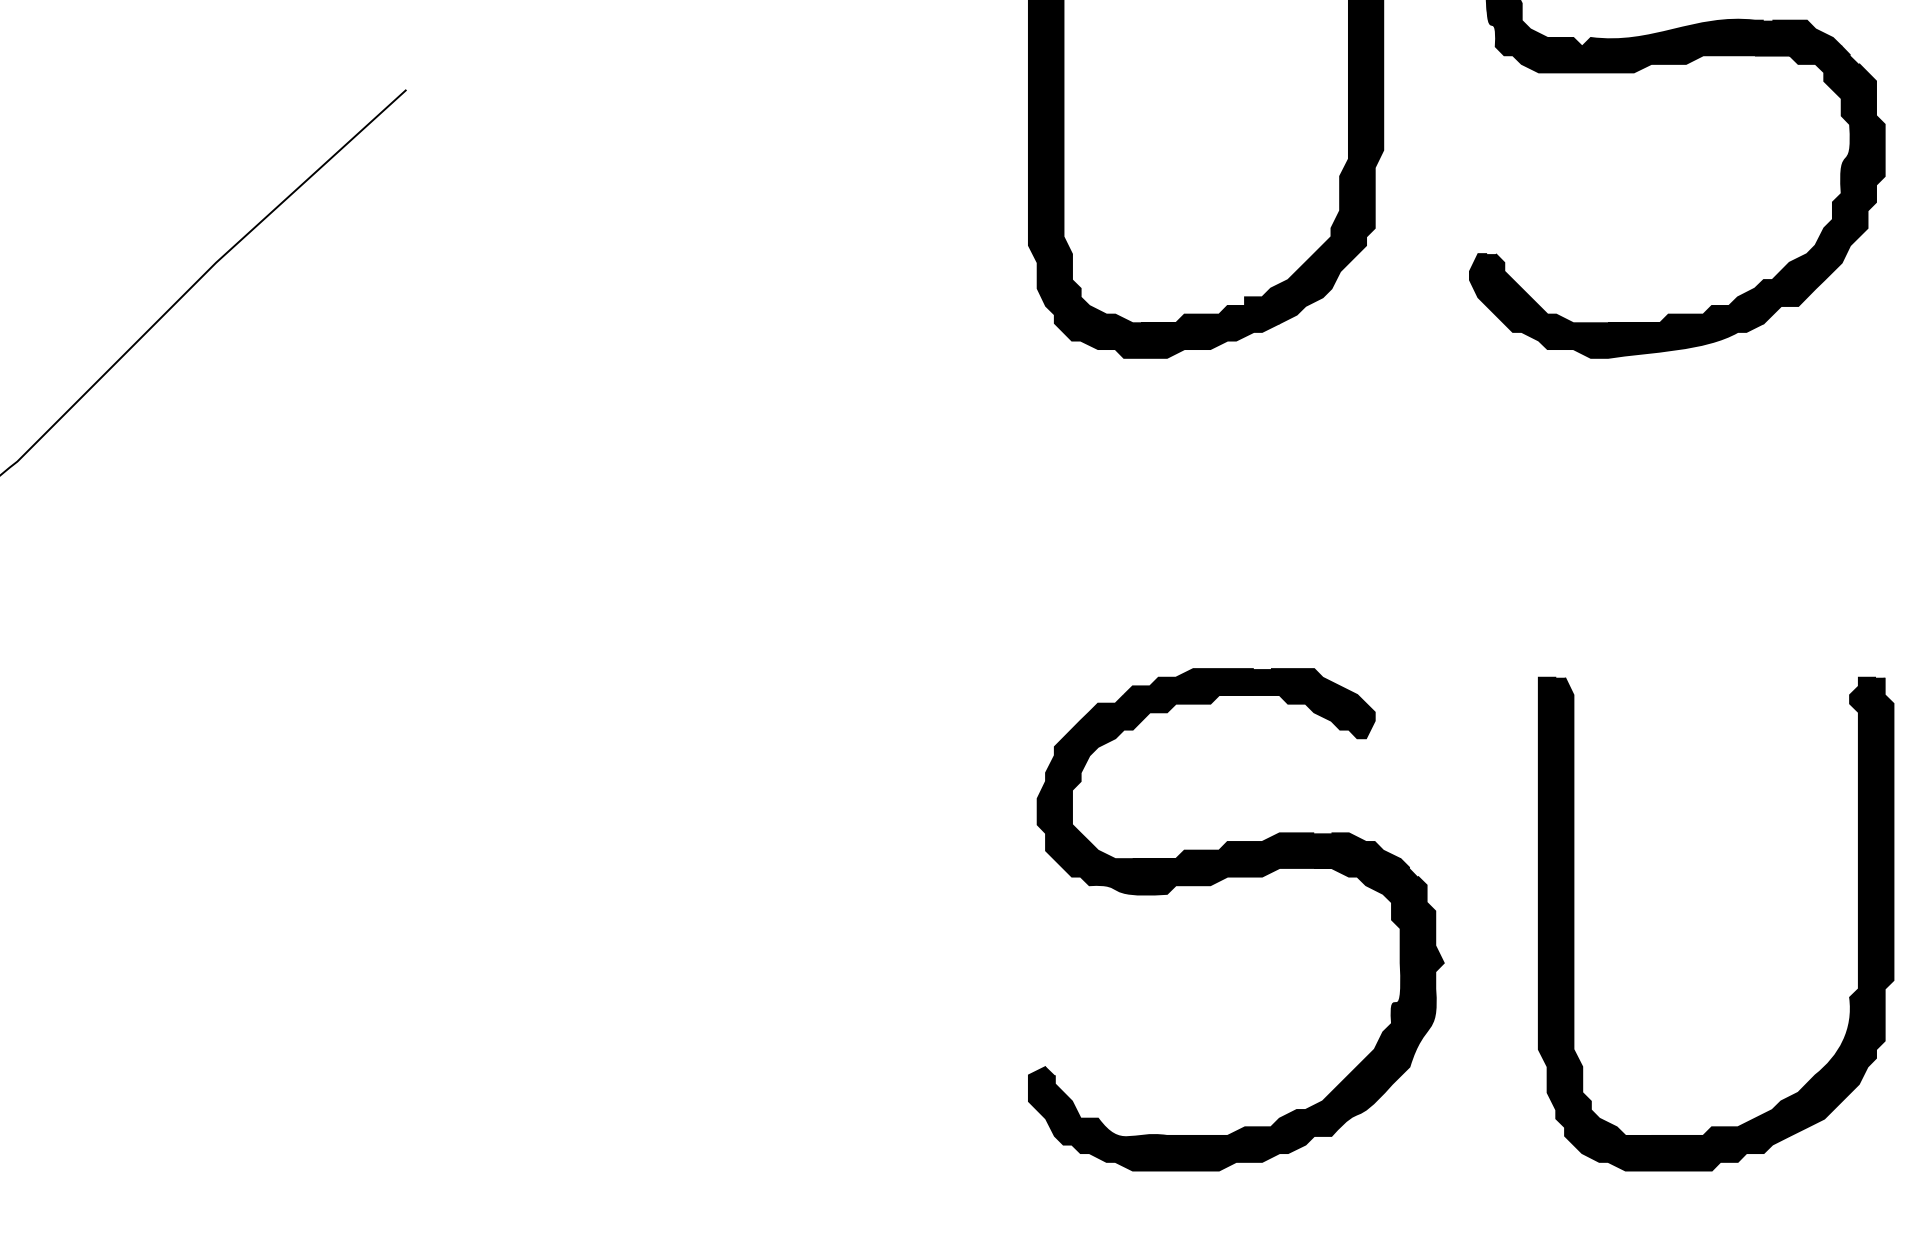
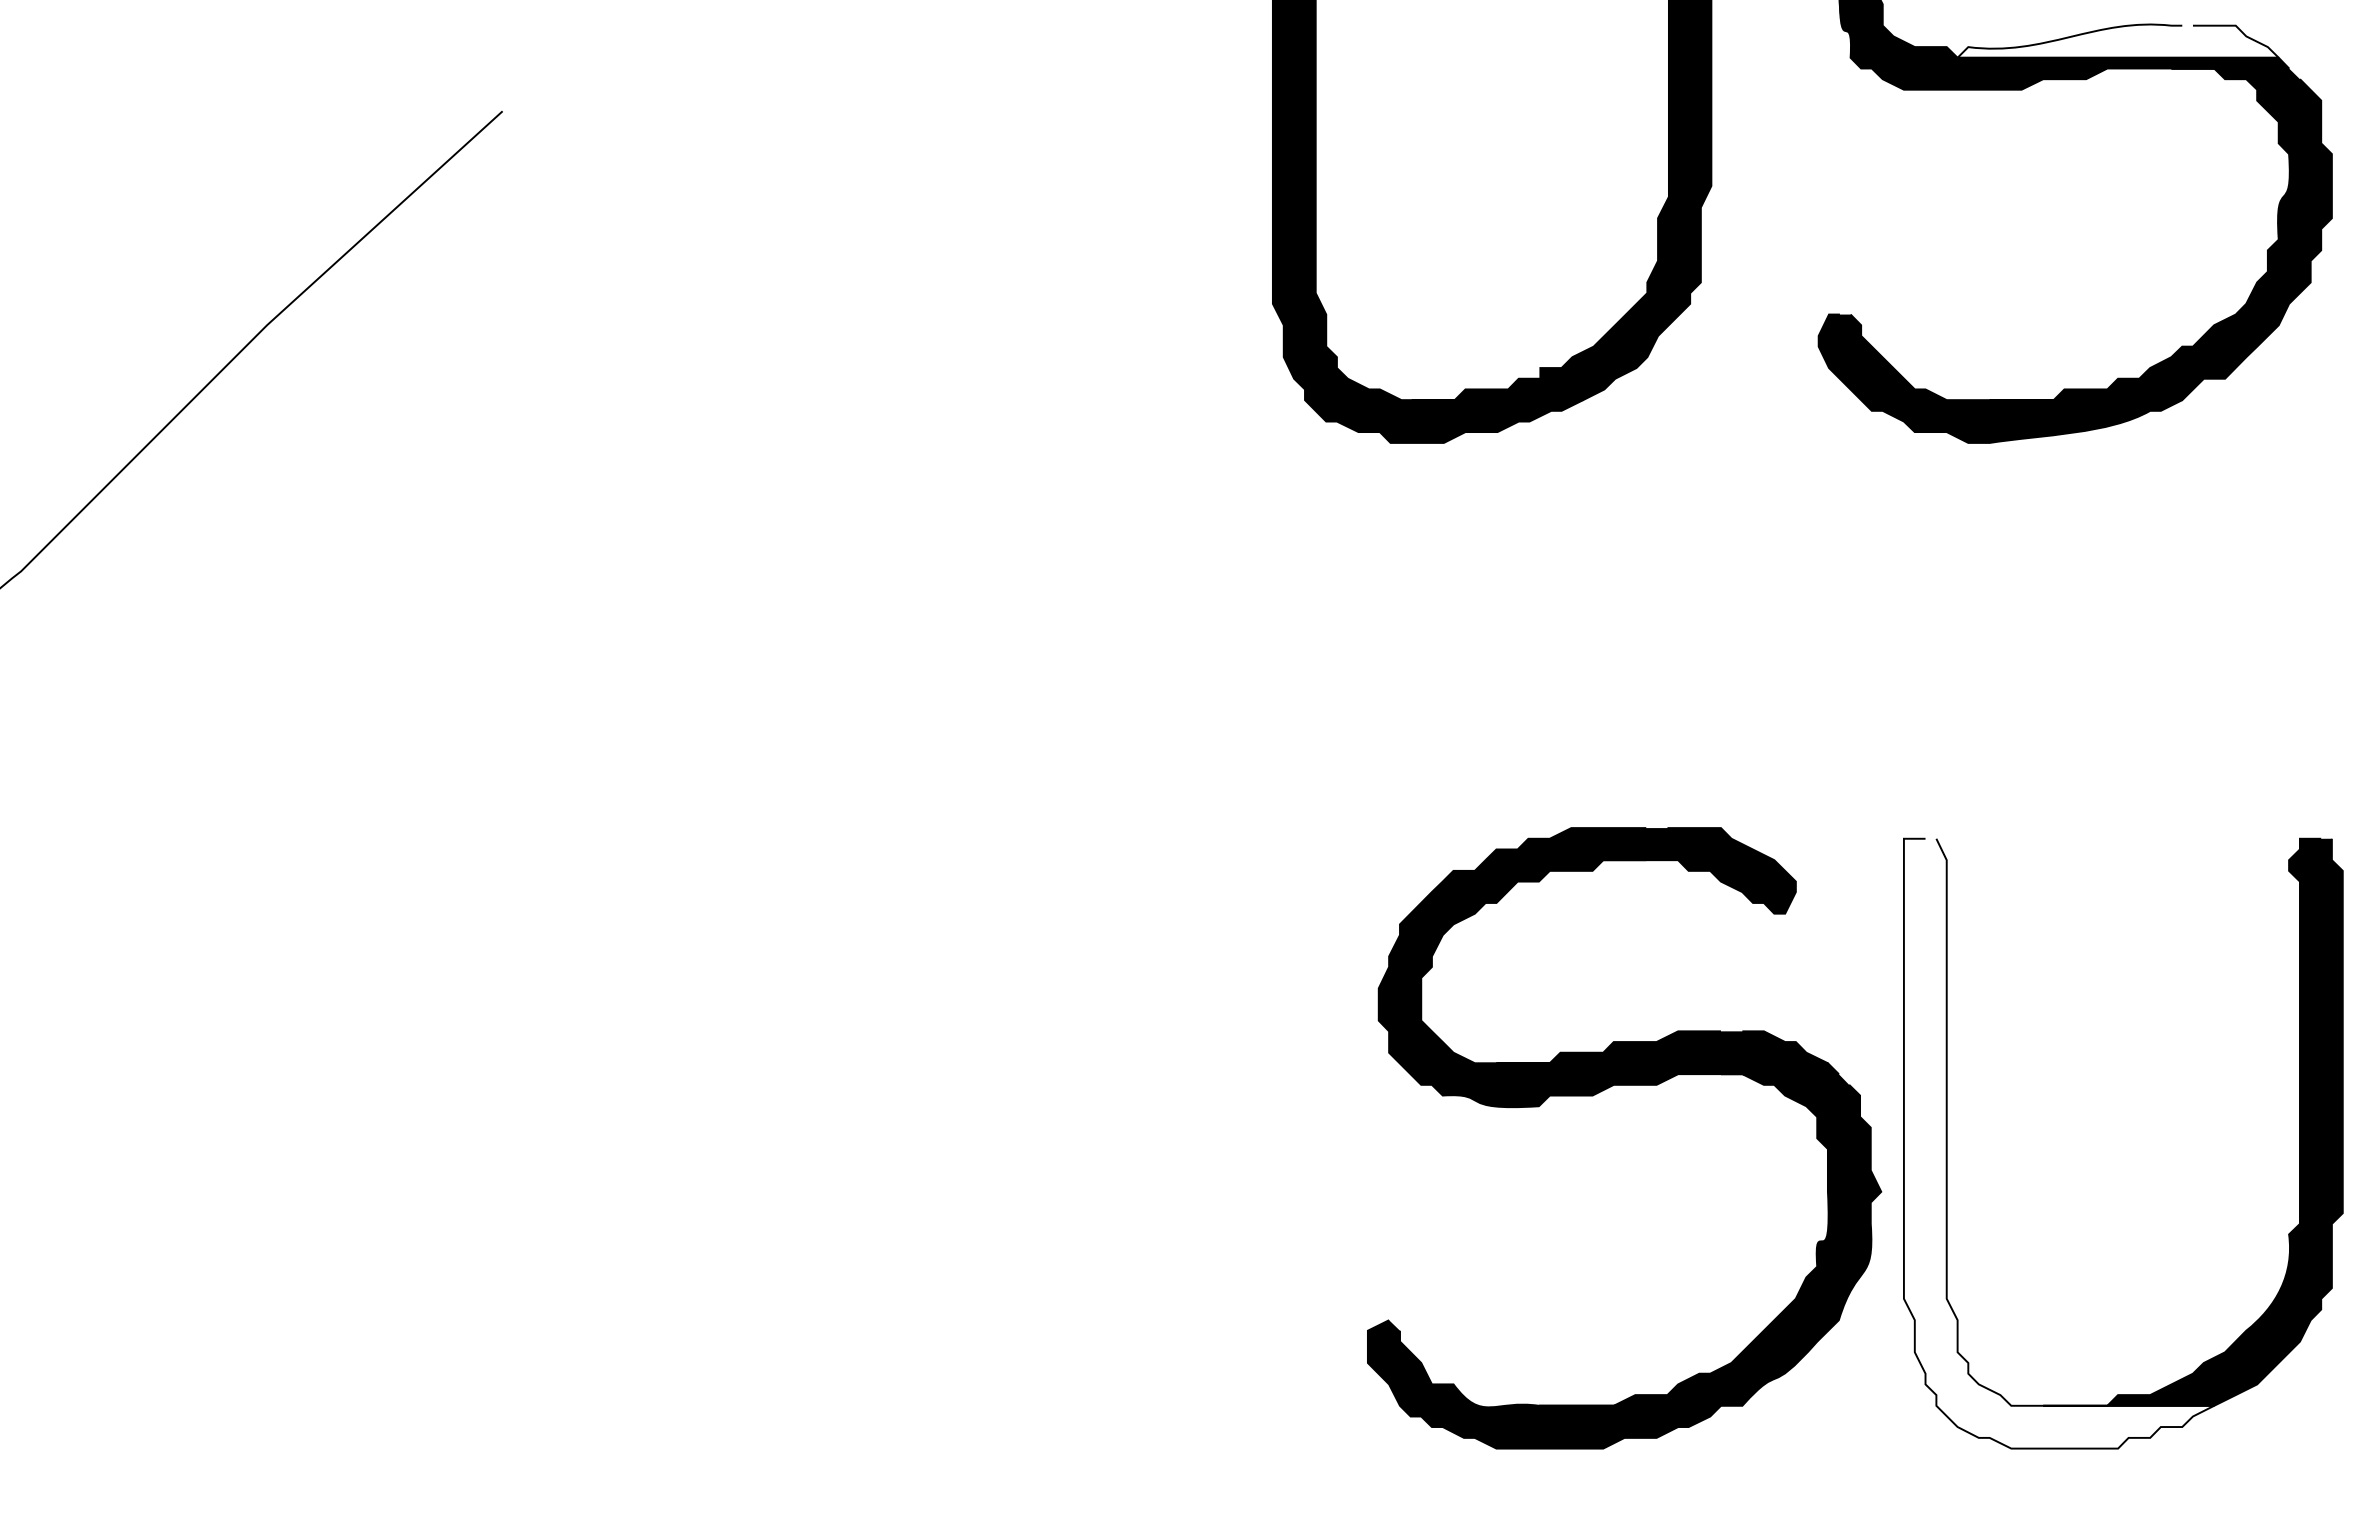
fill: (1711, 32) -> (2117, 40), removed
part: (1217, 882) -> (1601, 1092), moved
fill: (1663, 923) -> (2058, 1143), removed

